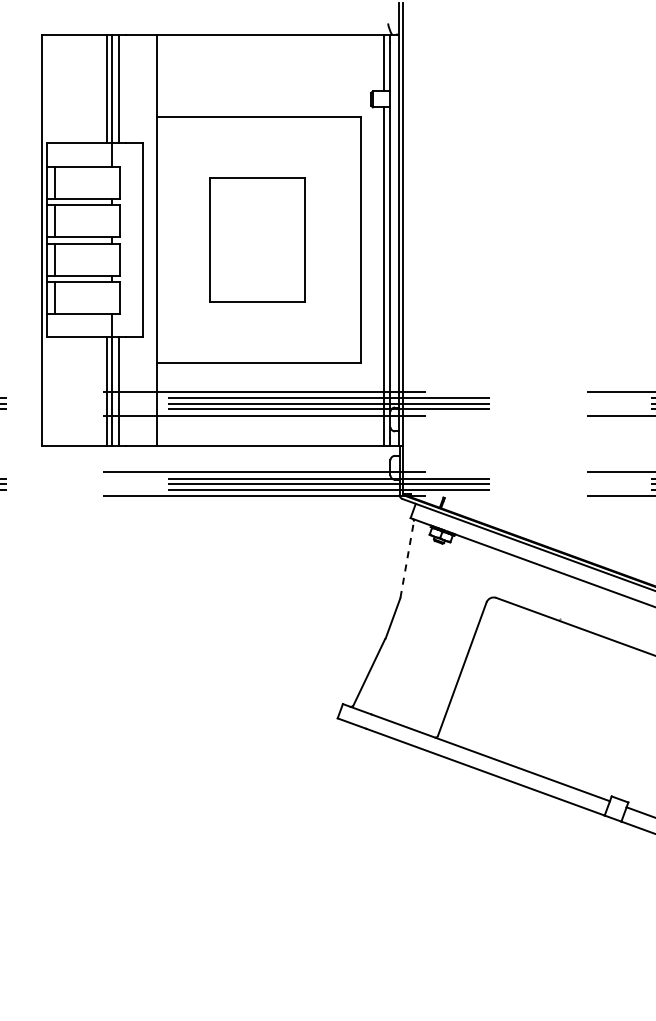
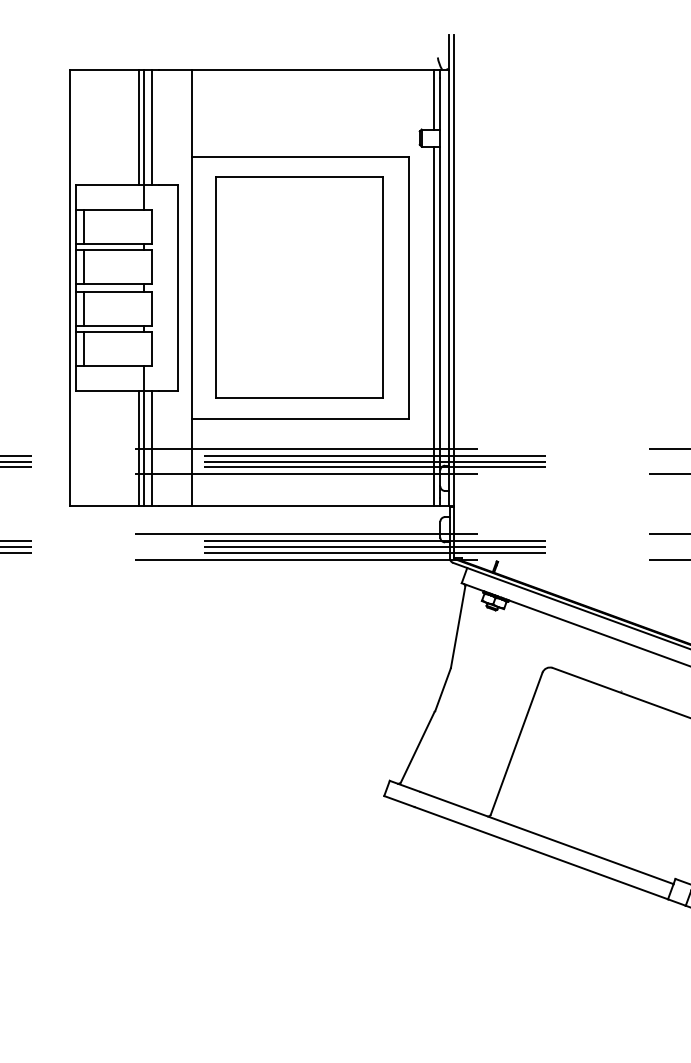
part: (257, 239) -> (299, 287), size x1.67
line: (407, 559) -> (458, 627), dashed -> solid

